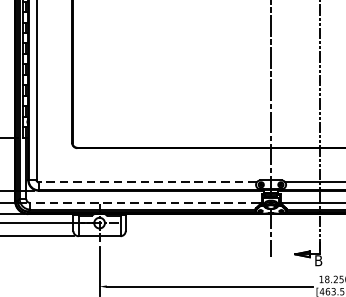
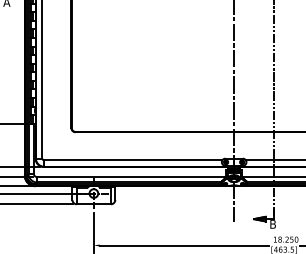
line: (146, 182) -> (132, 160), dashed -> solid
line: (145, 203) -> (131, 177), dashed -> solid

